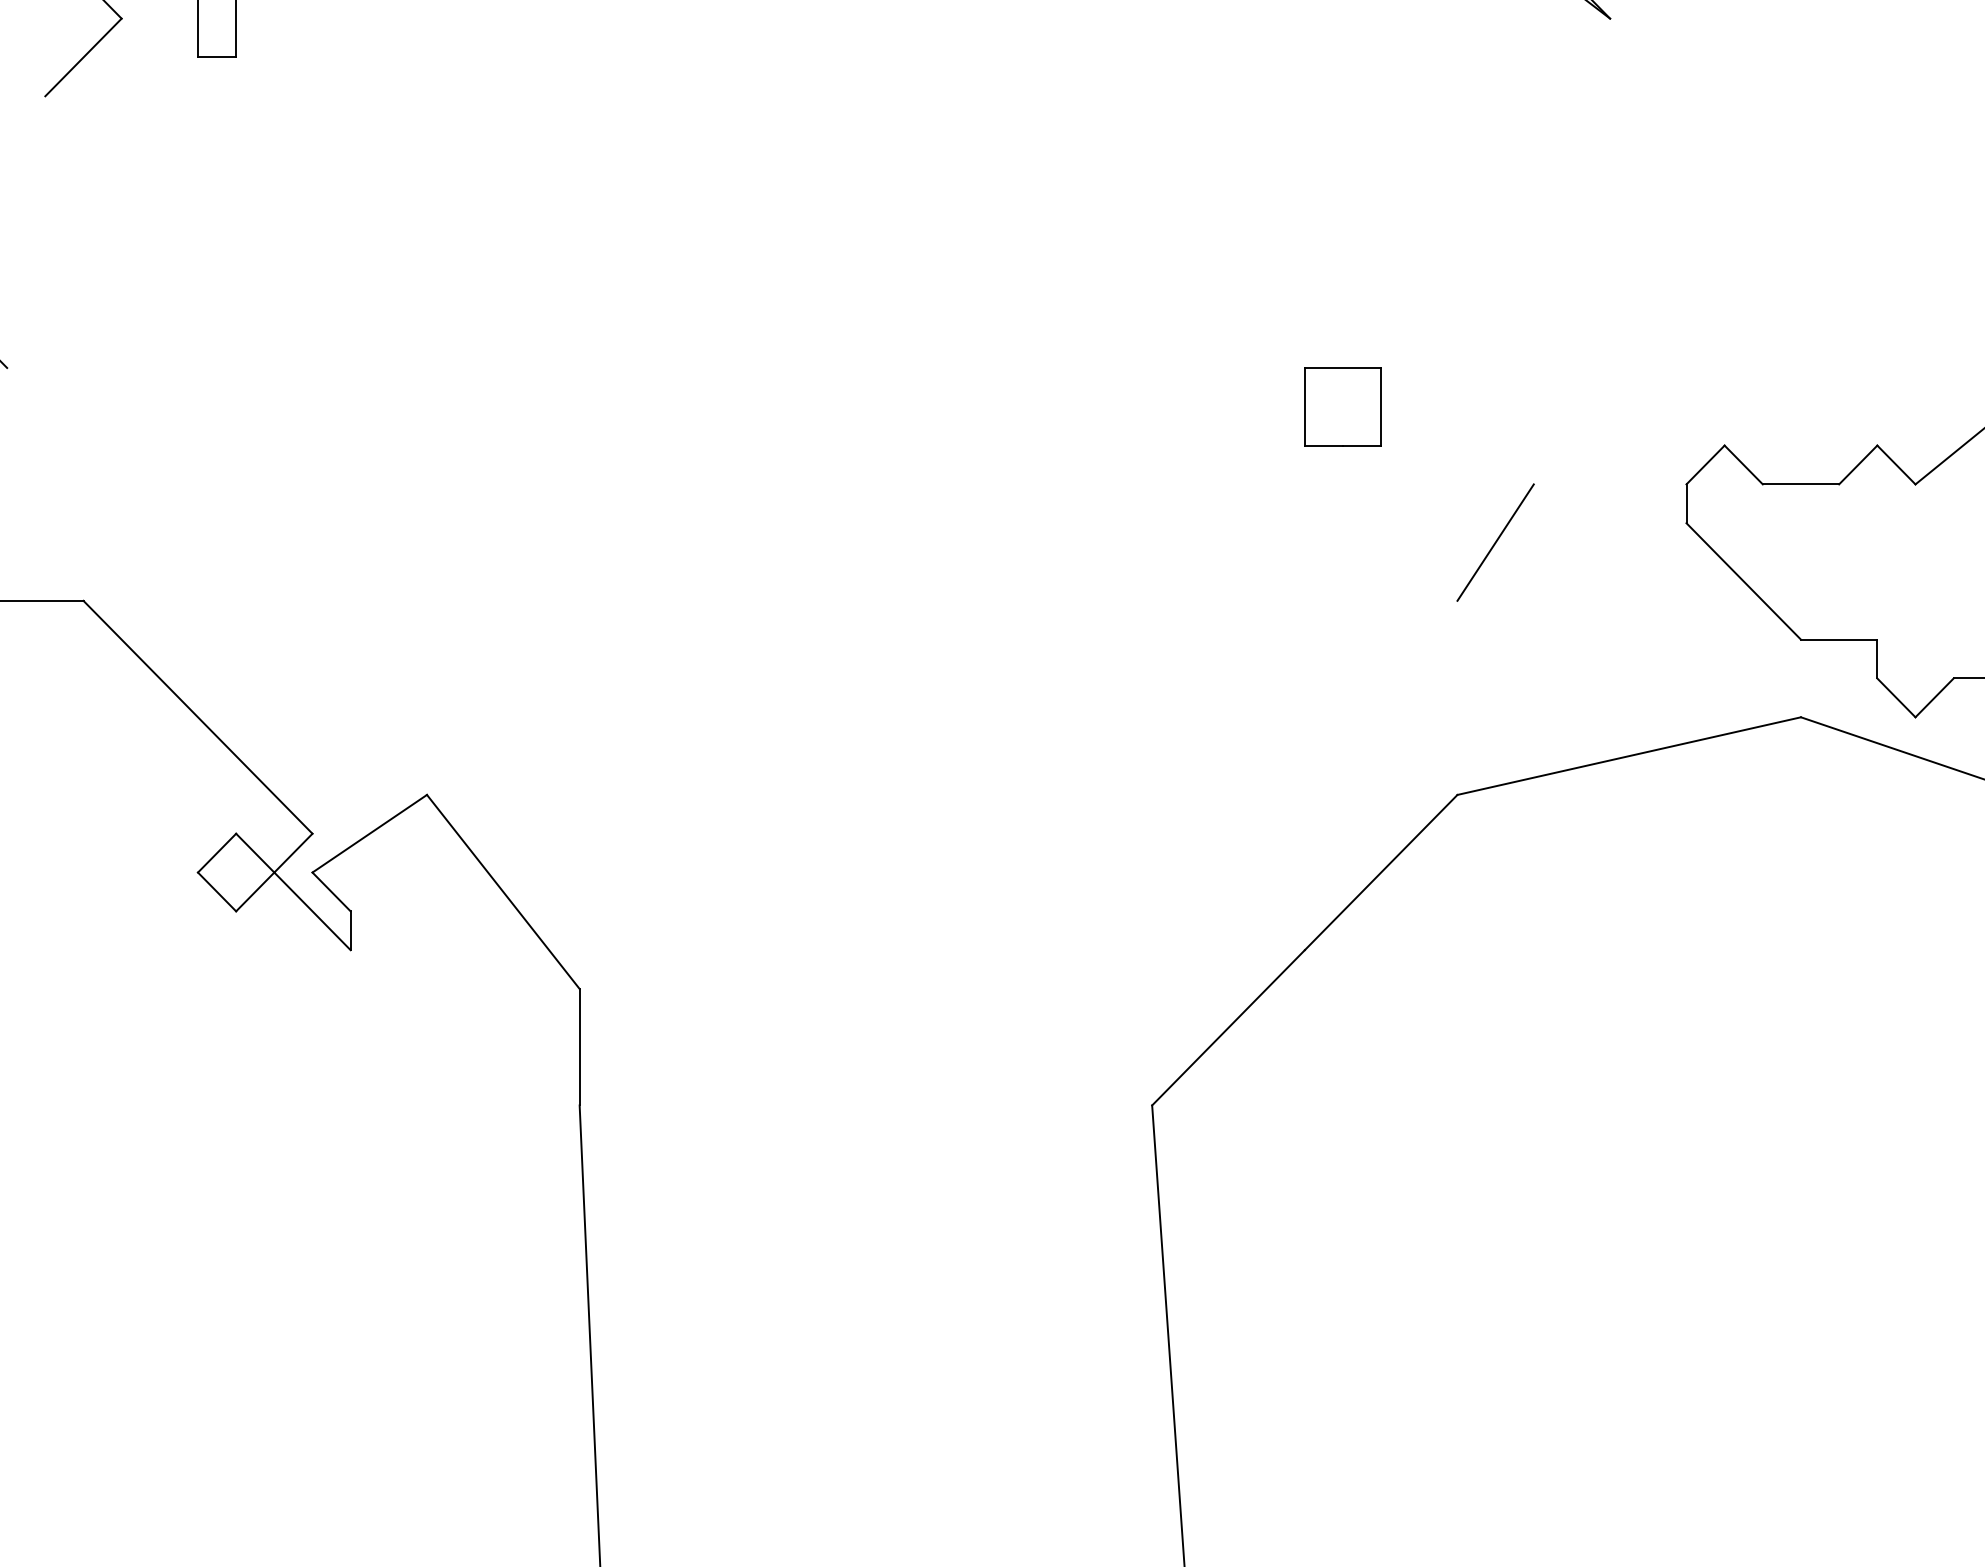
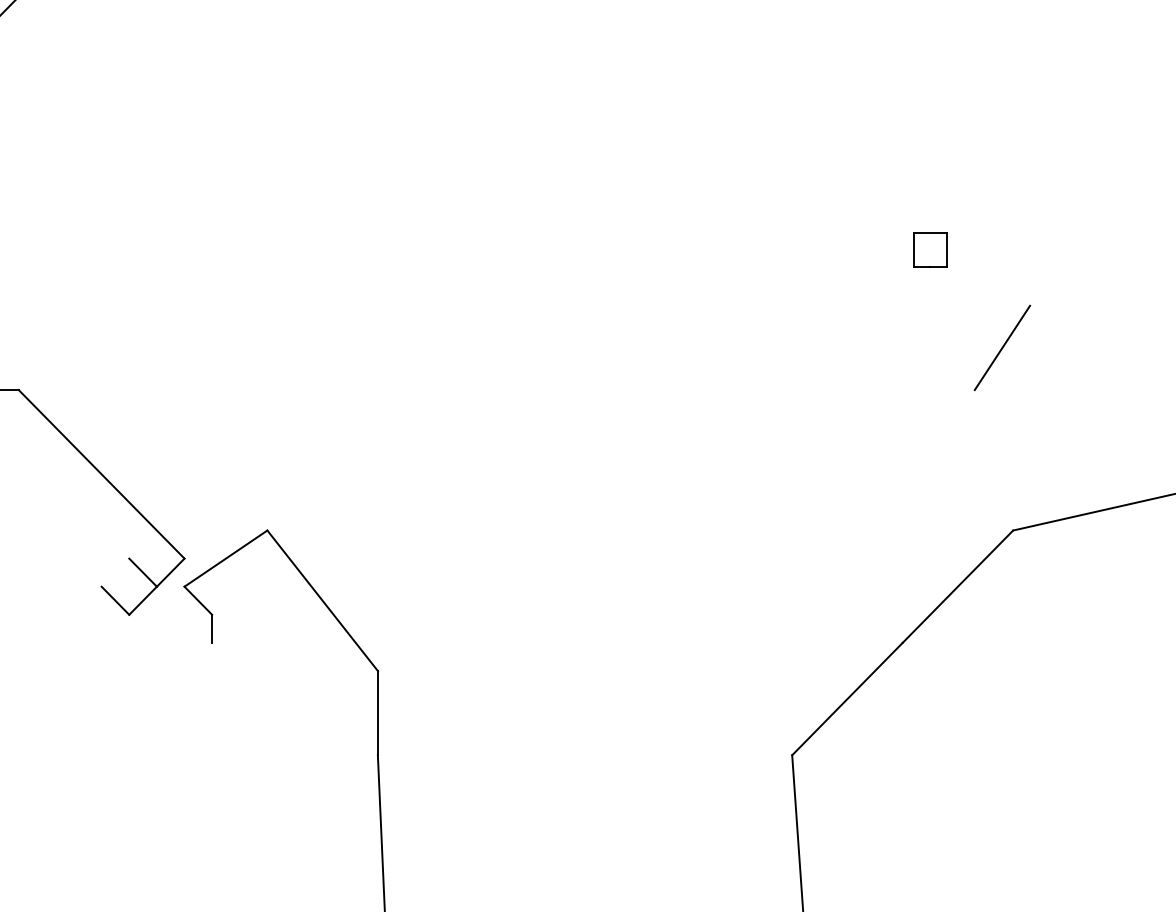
part: (1342, 406) -> (929, 249), size x0.6
line: (1495, 542) -> (1002, 347), moved
line: (217, 852) -> (115, 572), removed
line: (312, 911) -> (184, 614), removed

